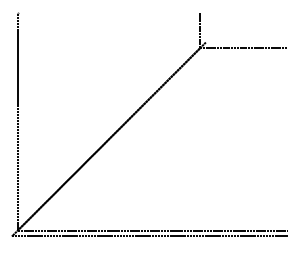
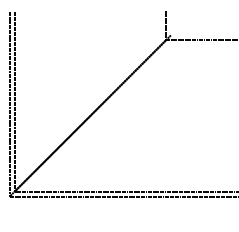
line: (11, 124) -> (9, 103), added

